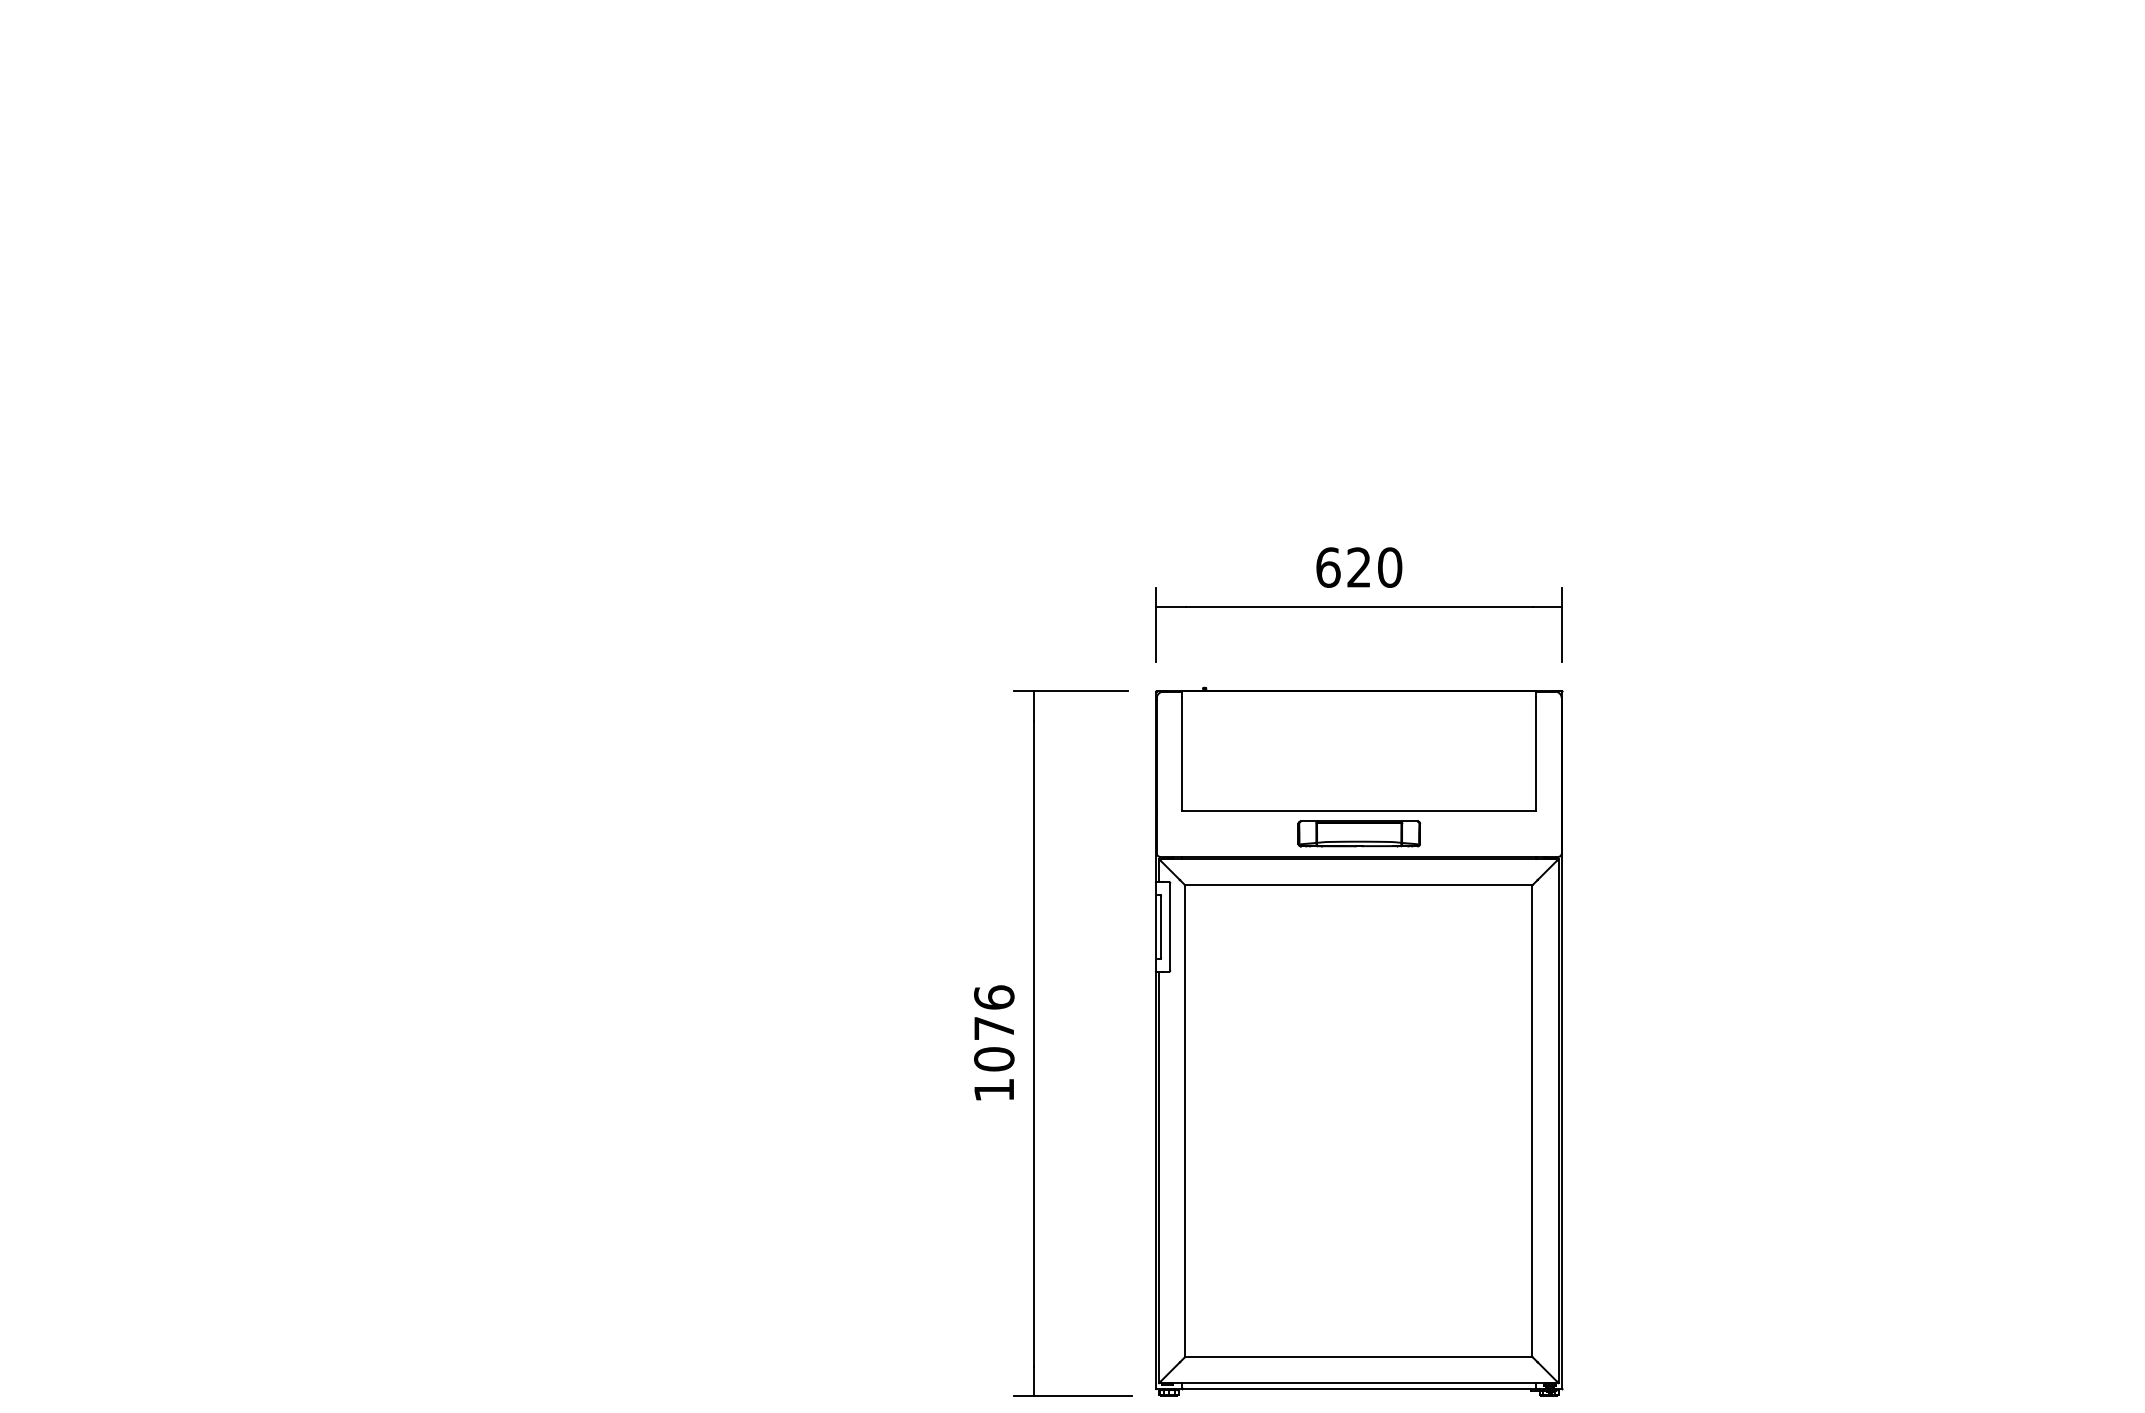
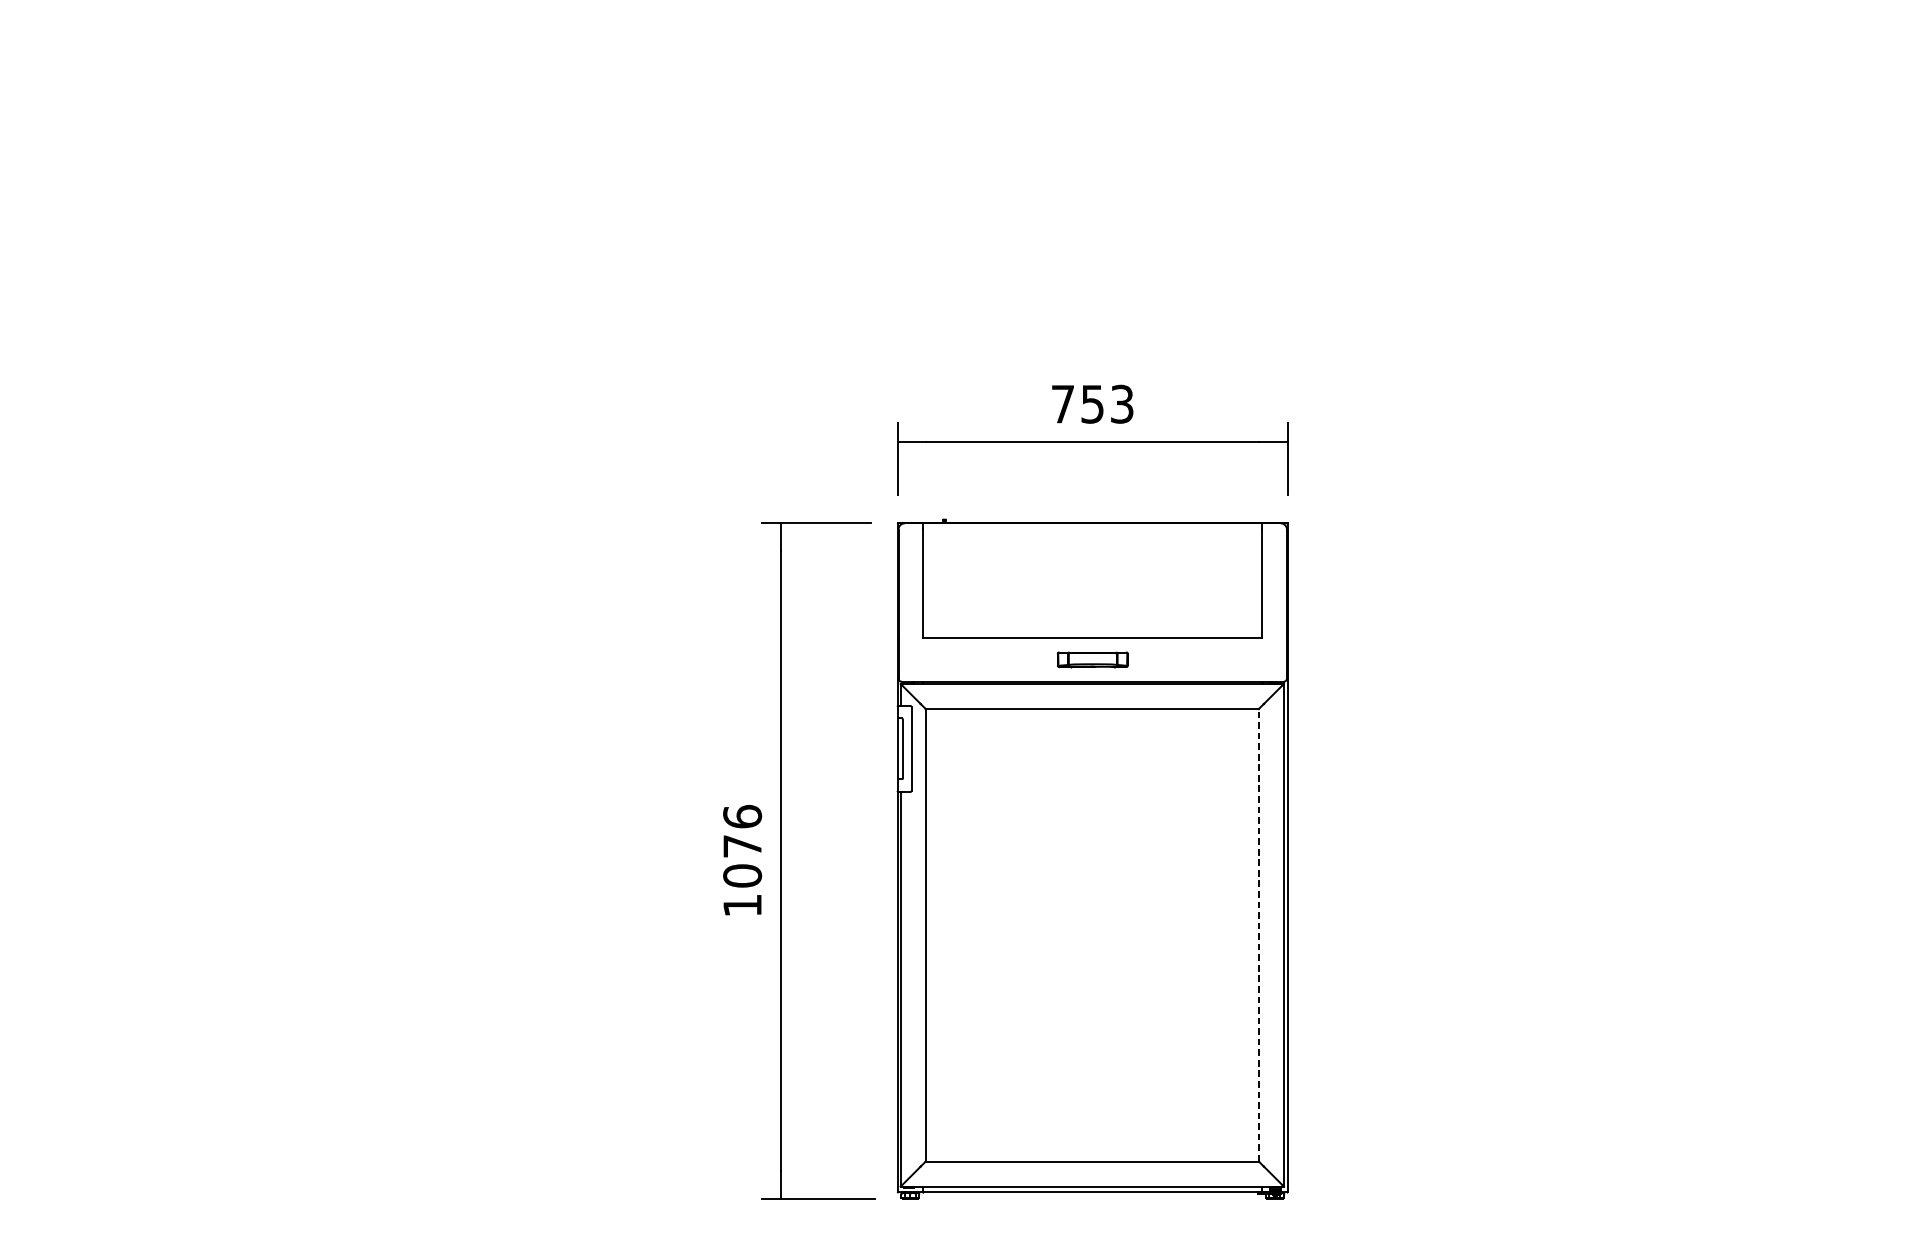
text: (1359, 567) -> (1092, 404), 620 -> 753
part: (1359, 833) -> (1092, 659), size x0.6
line: (1532, 1121) -> (1258, 935), solid -> dashed

